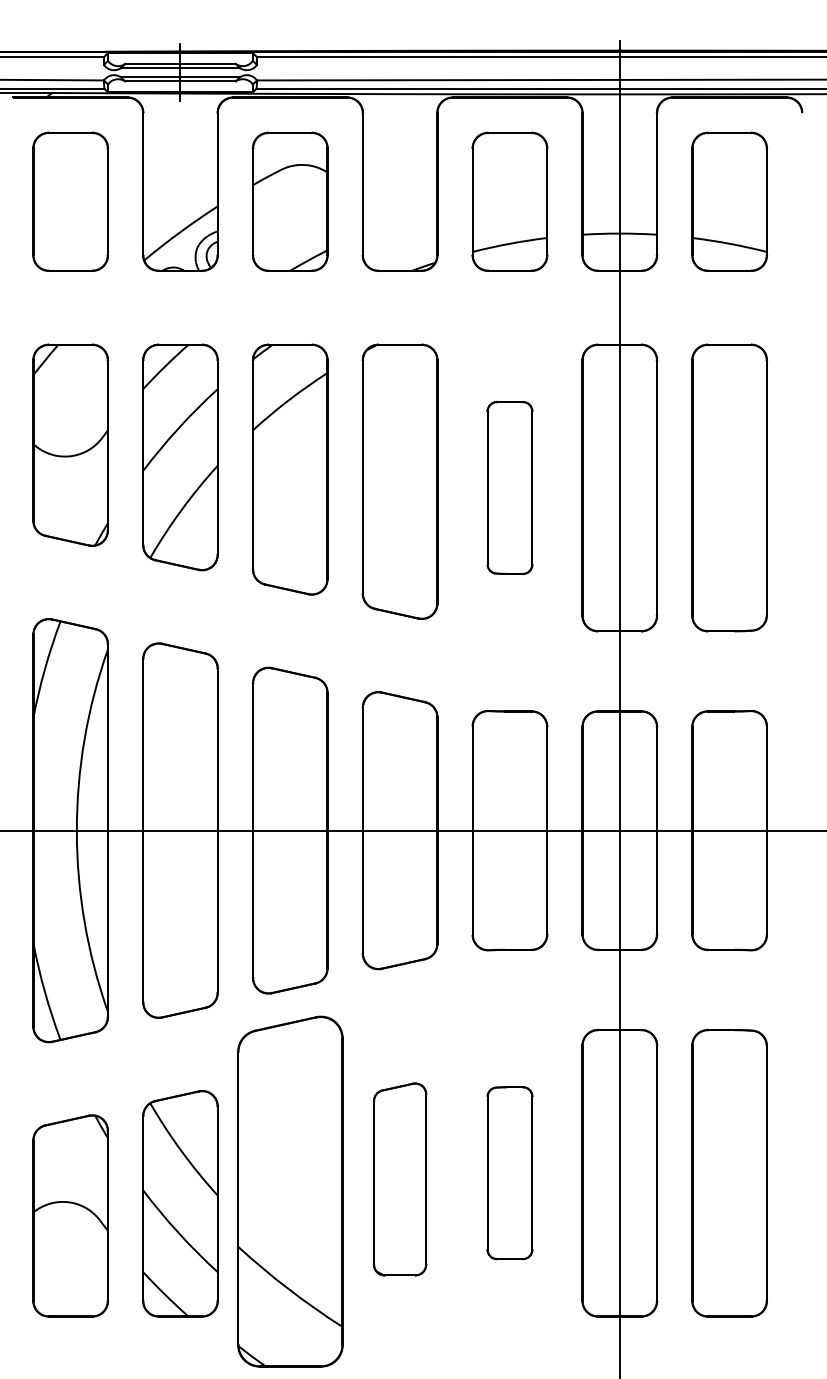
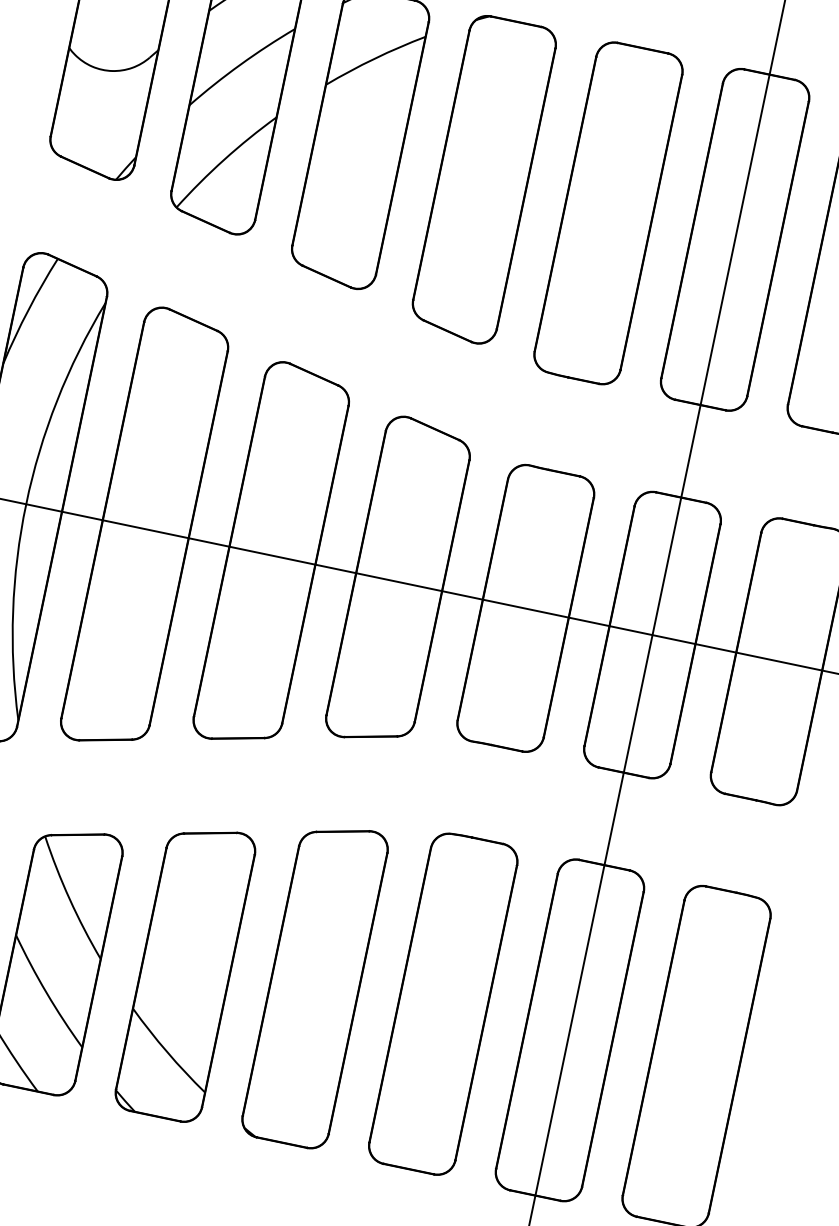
part: (509, 487) -> (608, 212), size x1.67
part: (509, 1172) -> (442, 1002), size x1.67
part: (399, 1179) -> (314, 984), size x1.43
part: (289, 1191) -> (184, 971), size x0.71

